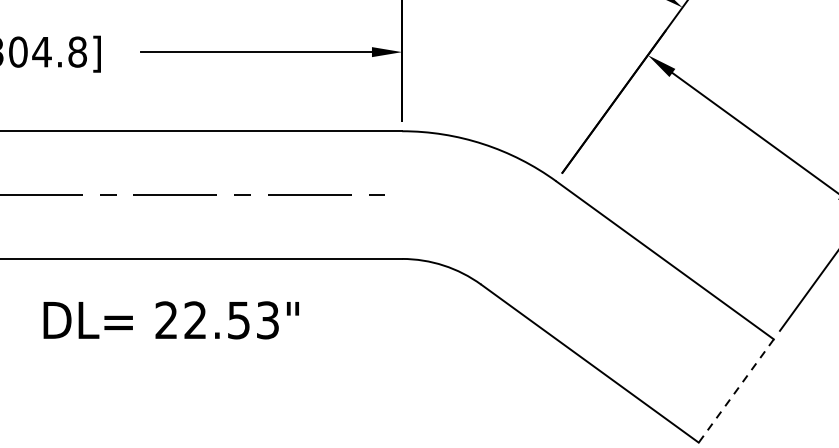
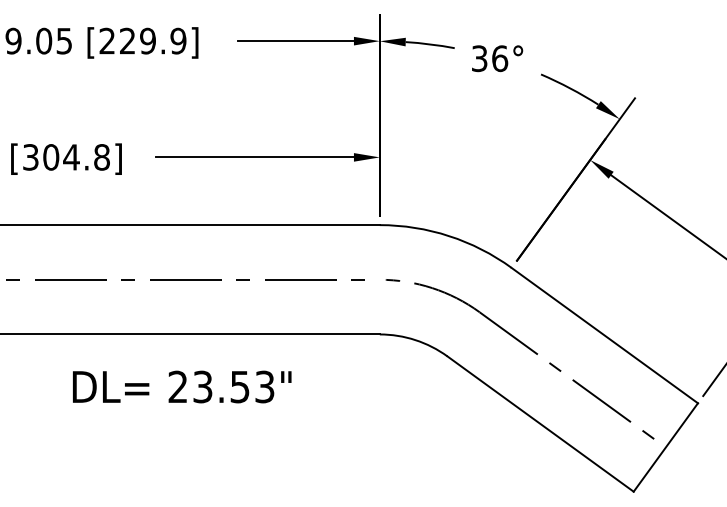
part: (574, 275) -> (527, 348), added
text: (195, 320) -> (202, 387), 22.53" -> 23.53"
line: (735, 391) -> (665, 447), dashed -> solid

